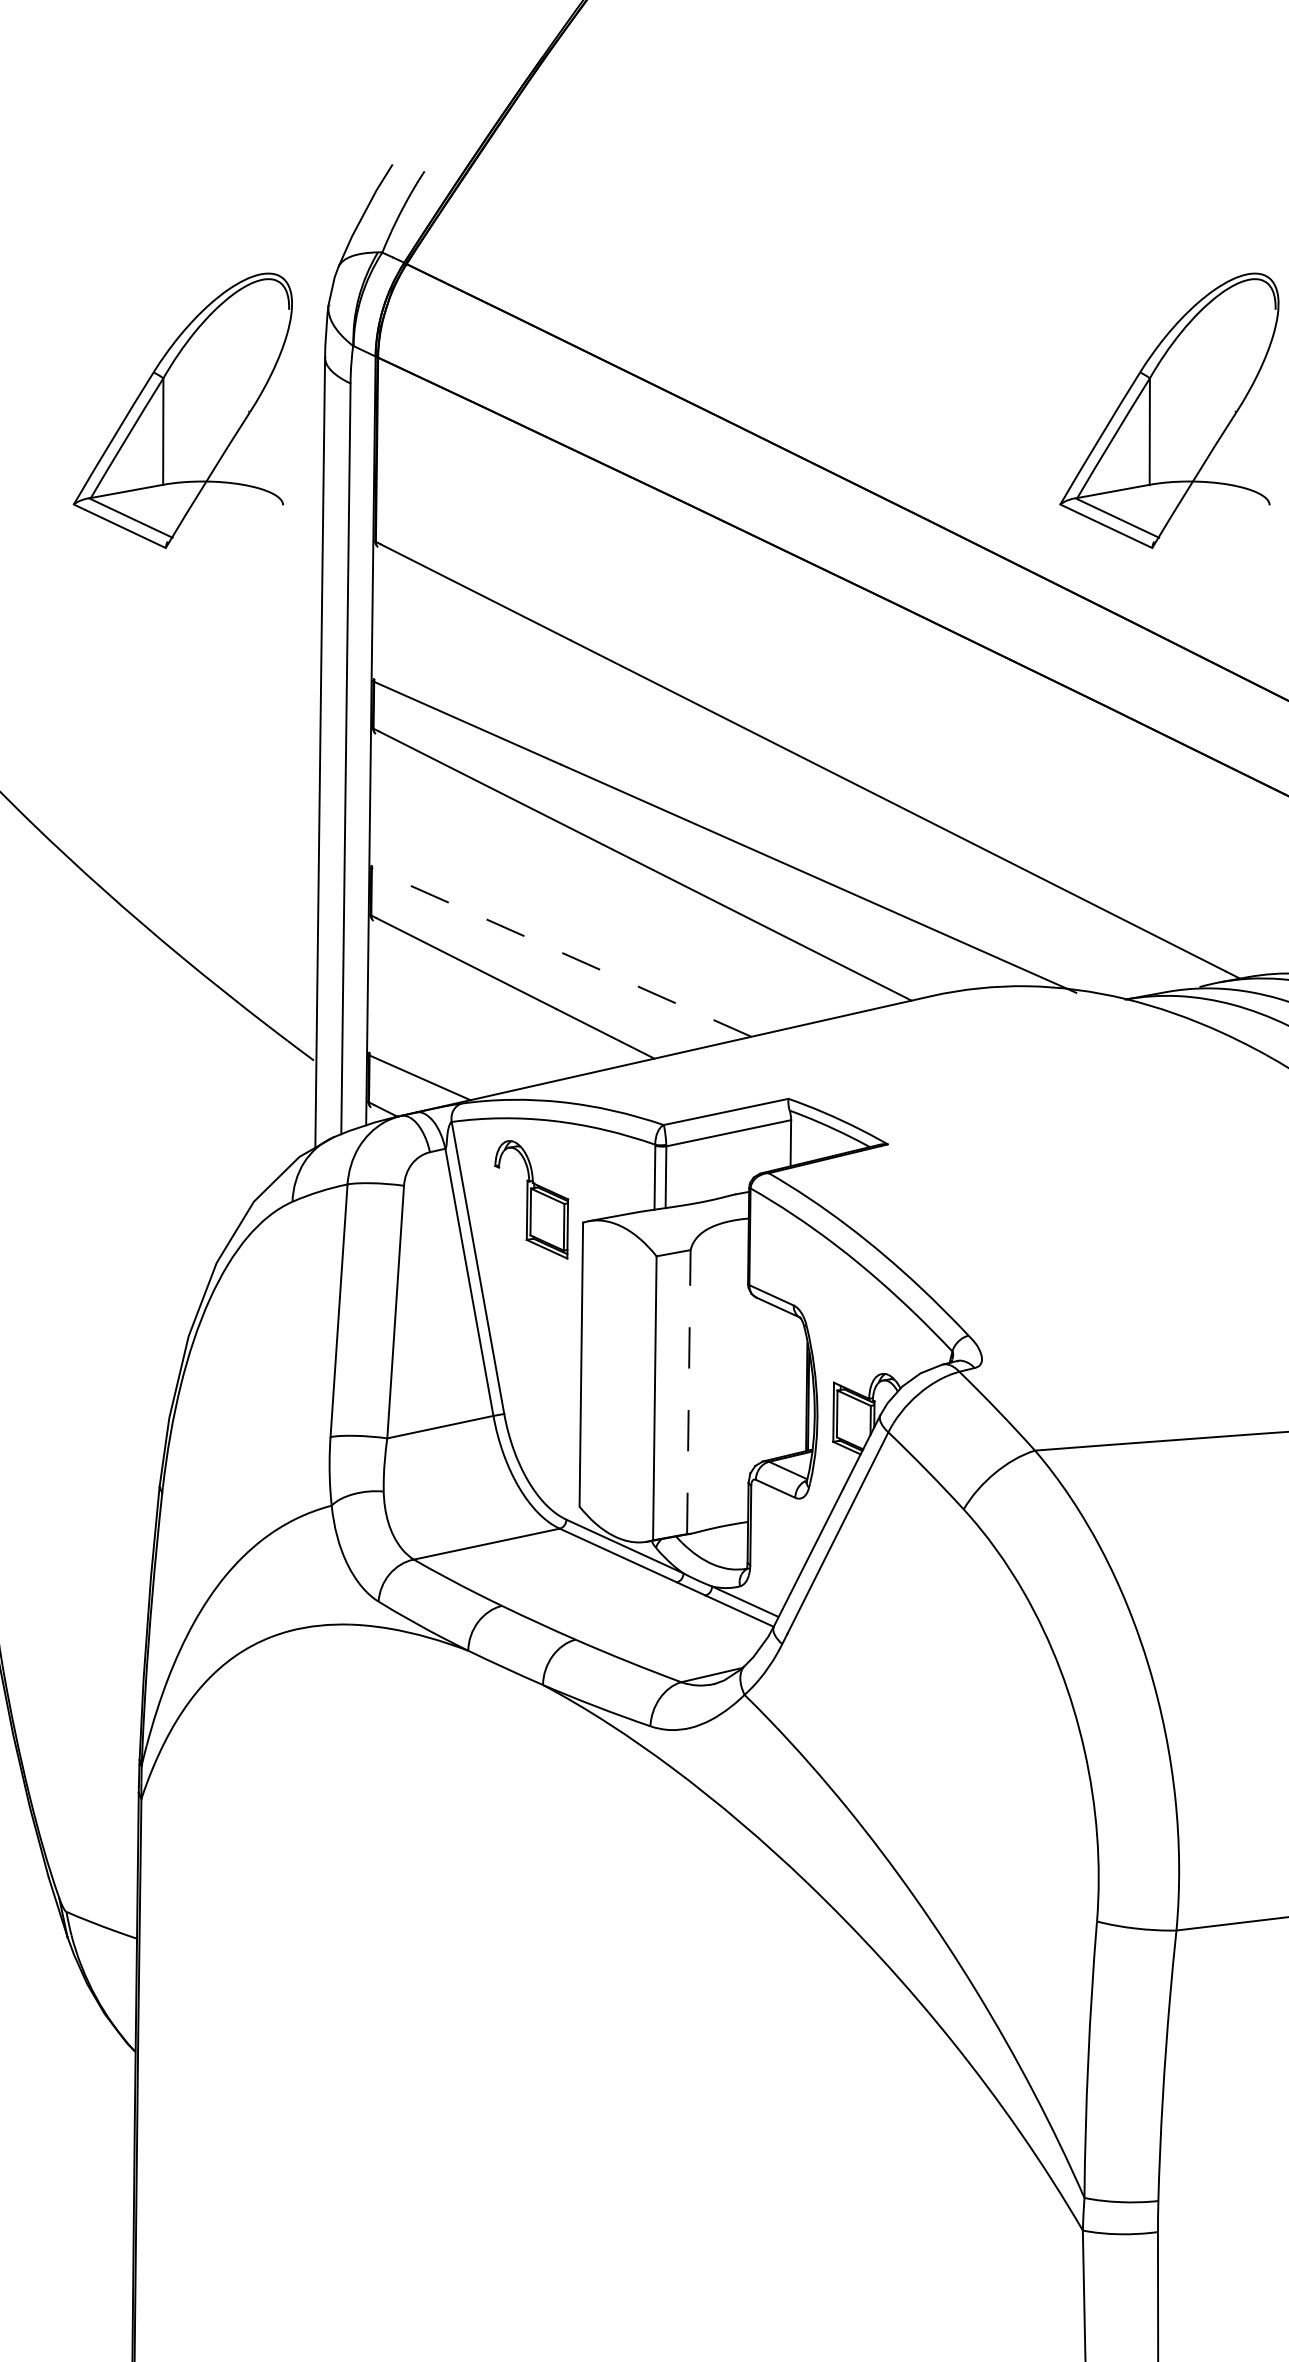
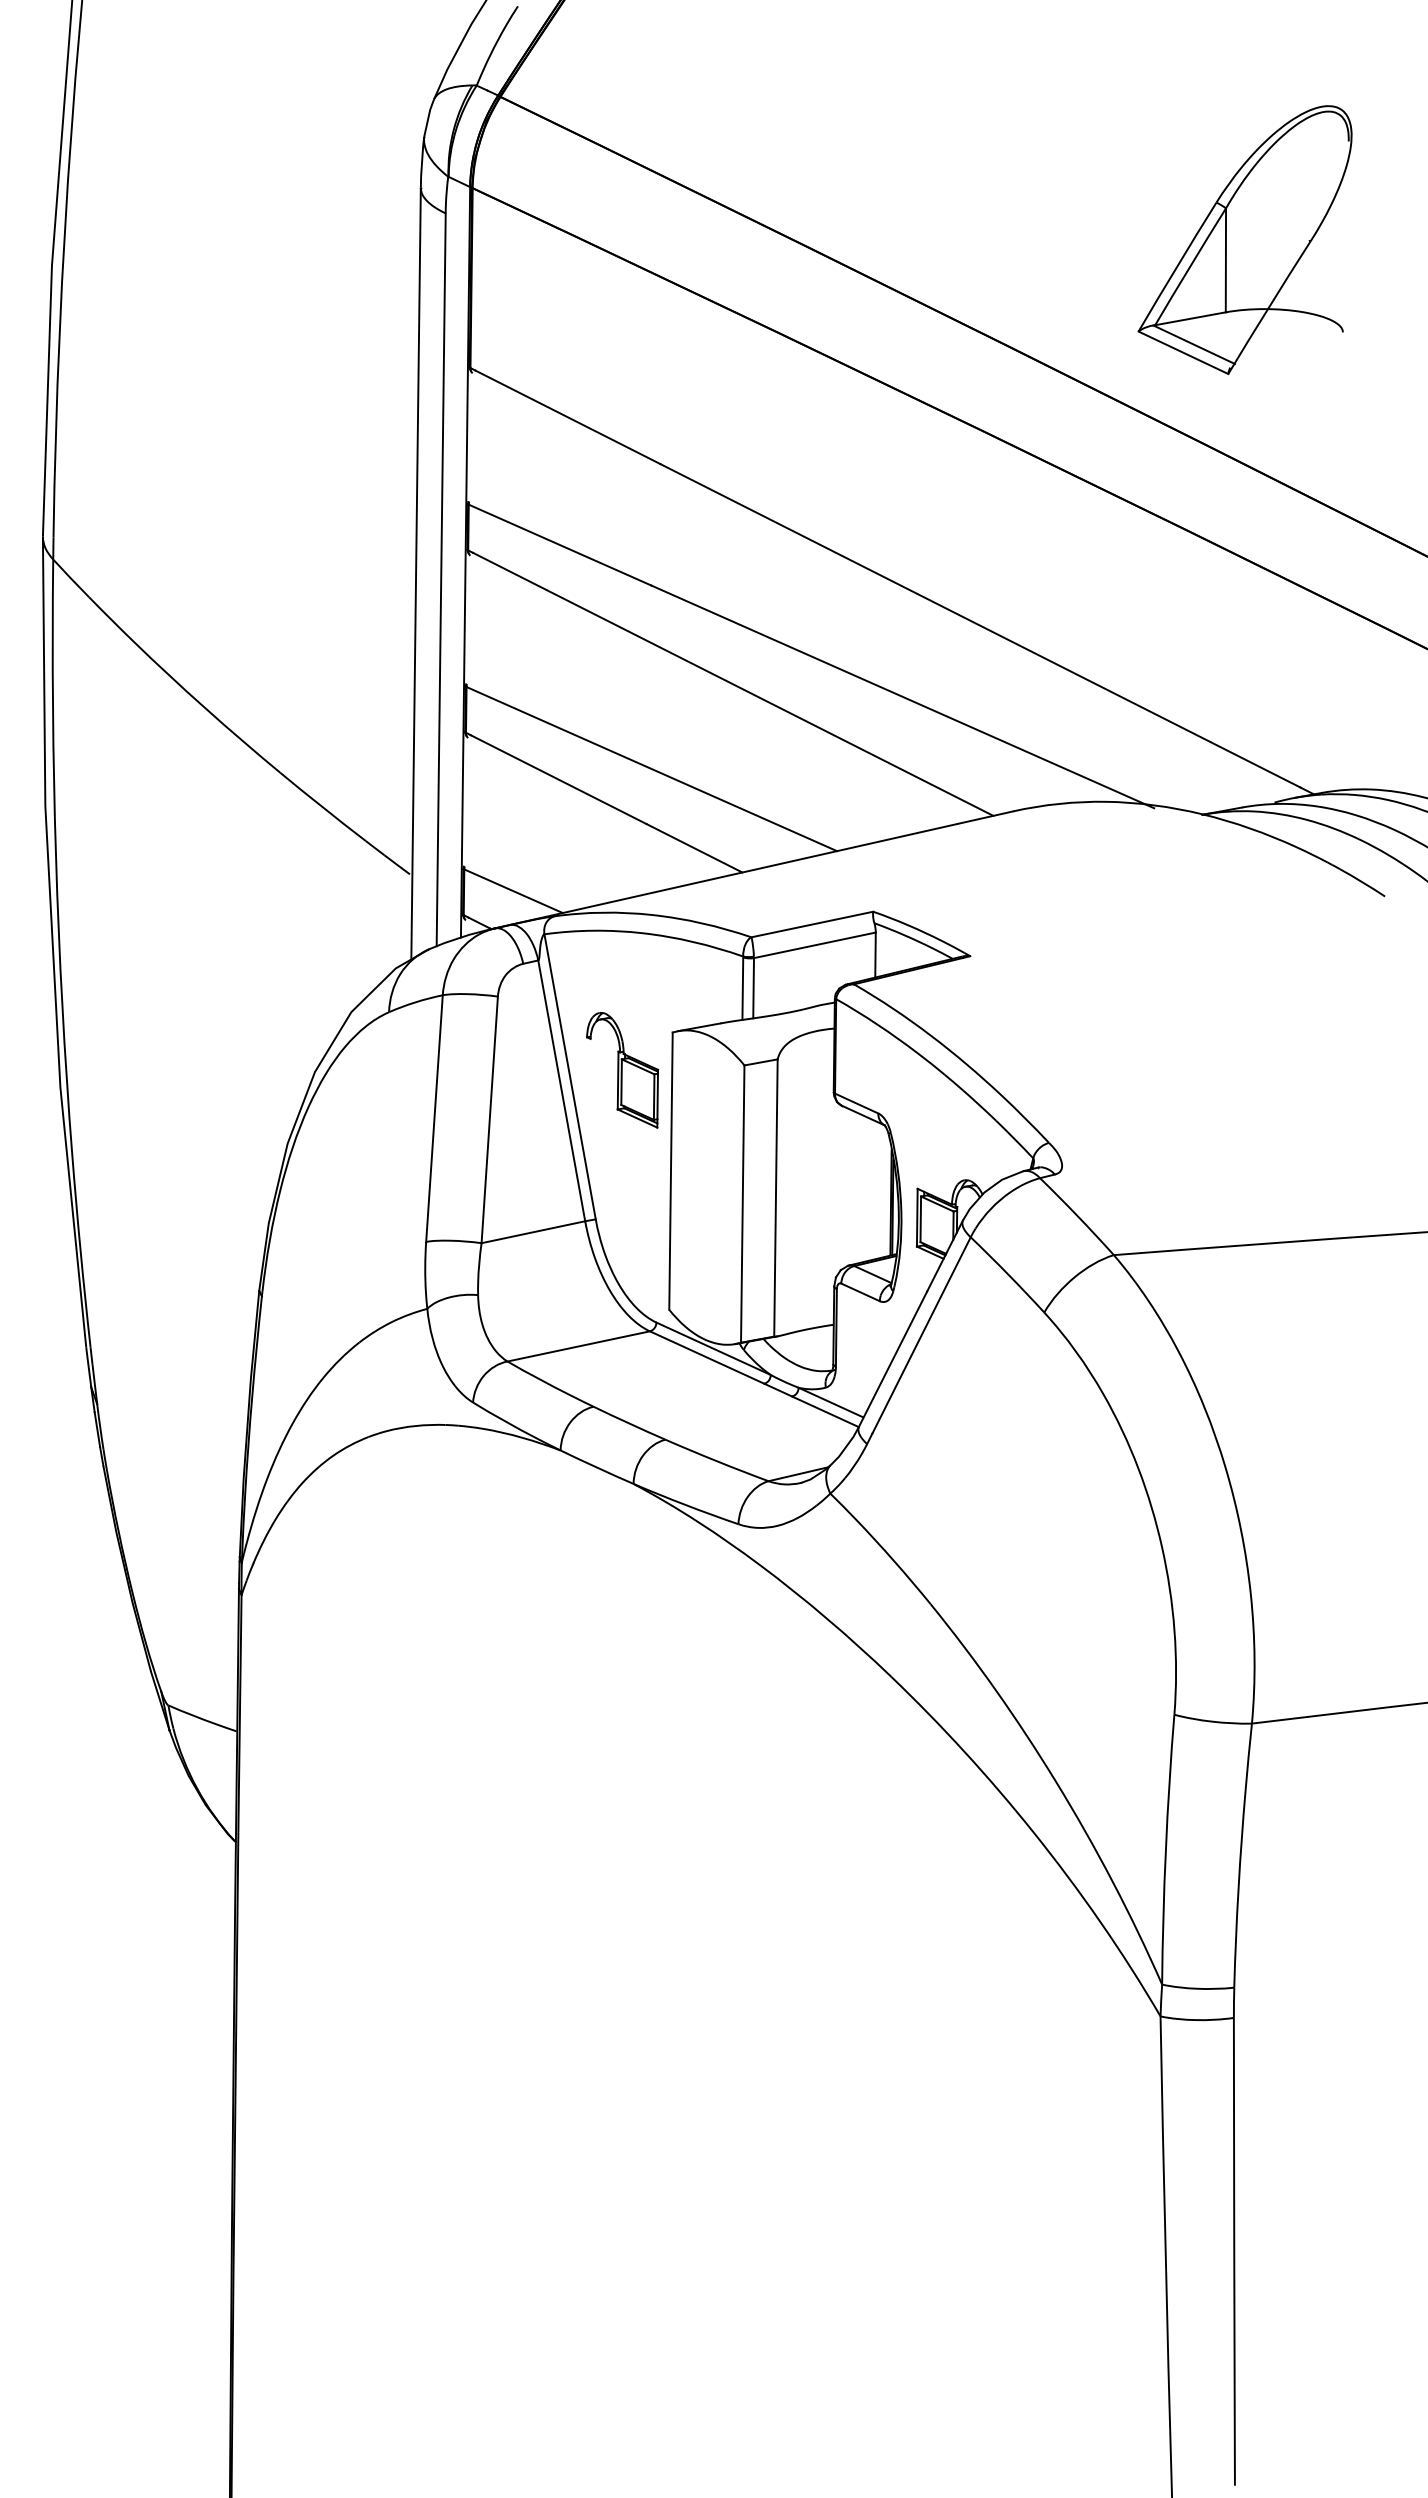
part: (182, 410) -> (281, 239), removed
line: (561, 953) -> (651, 769), dashed -> solid
part: (531, 1200) -> (622, 1070), moved
line: (688, 1391) -> (775, 1197), dashed -> solid

